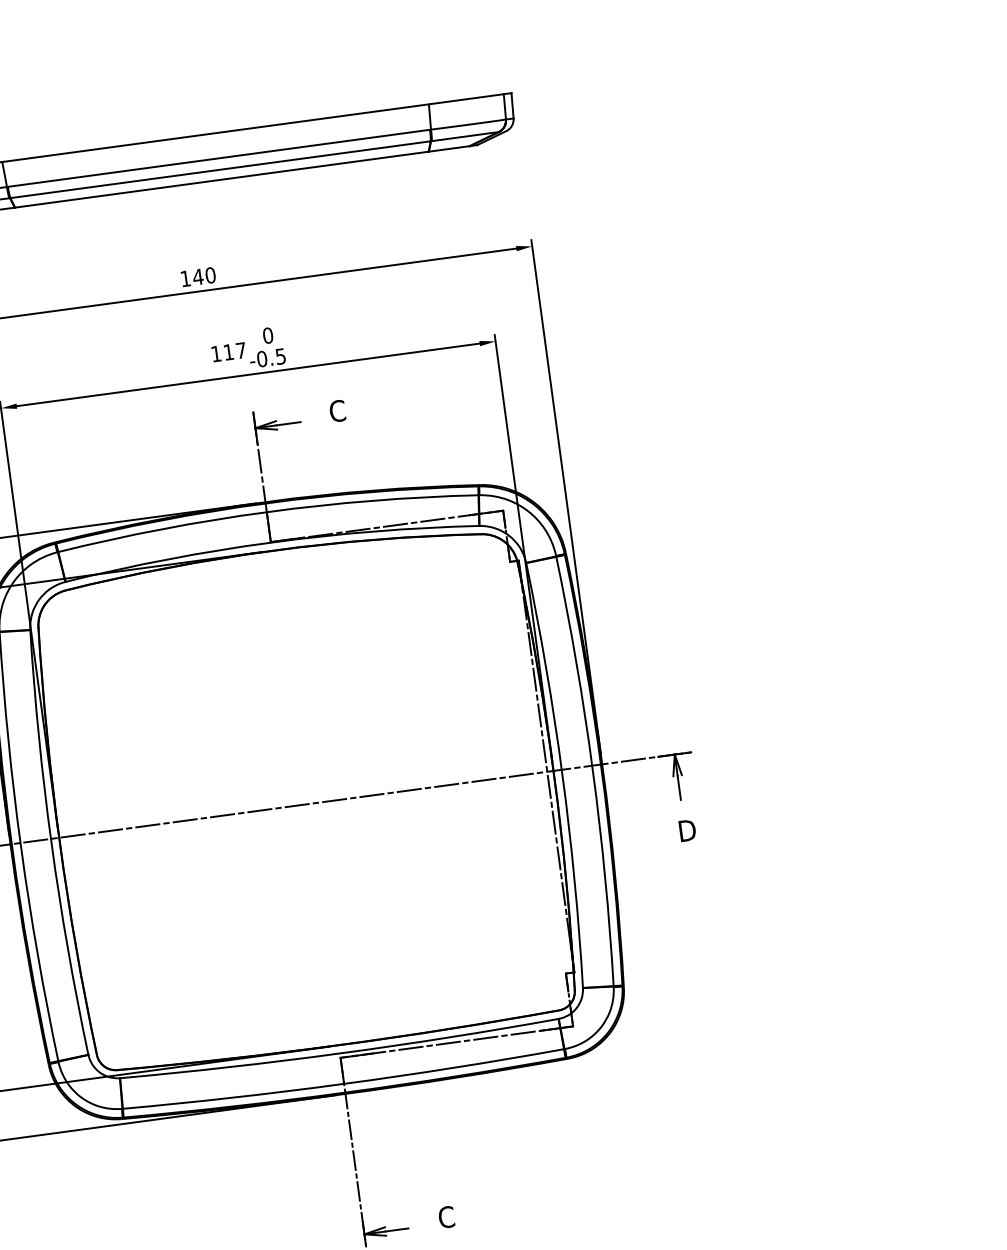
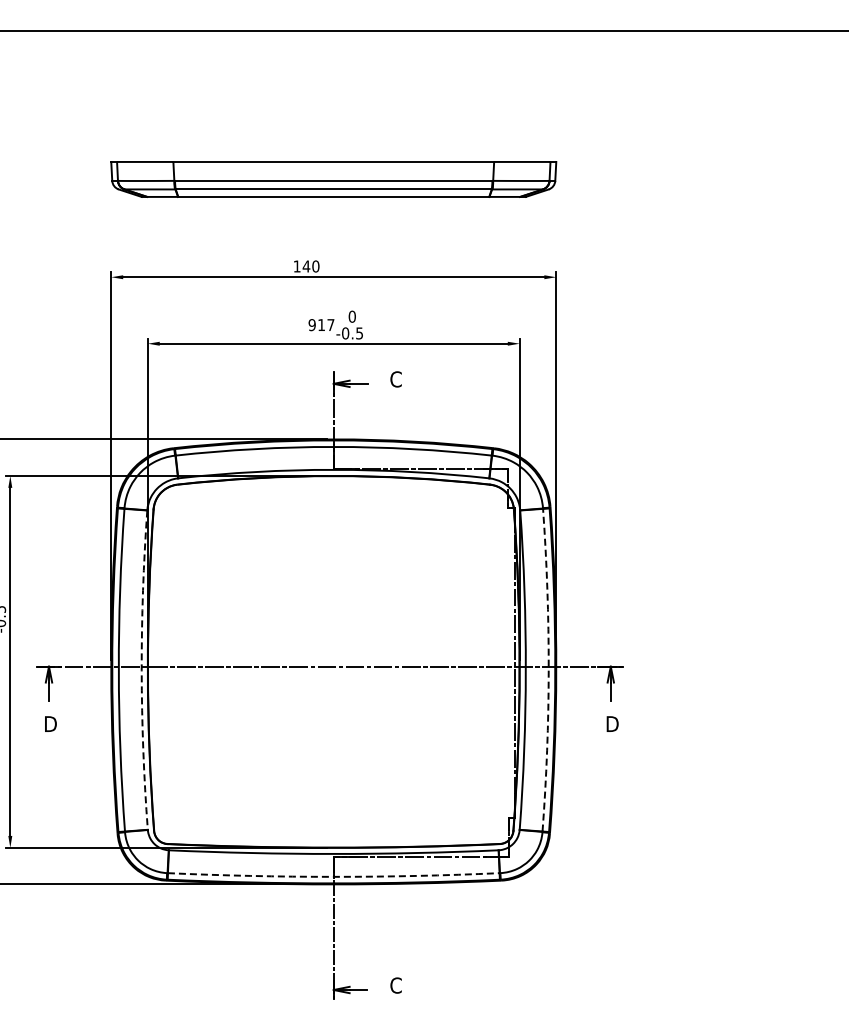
text: (215, 354) -> (311, 325), 117 -> 917
arc: (592, 770) -> (548, 670), solid -> dashed
arc: (51, 844) -> (141, 670), solid -> dashed
arc: (343, 1083) -> (333, 876), solid -> dashed

